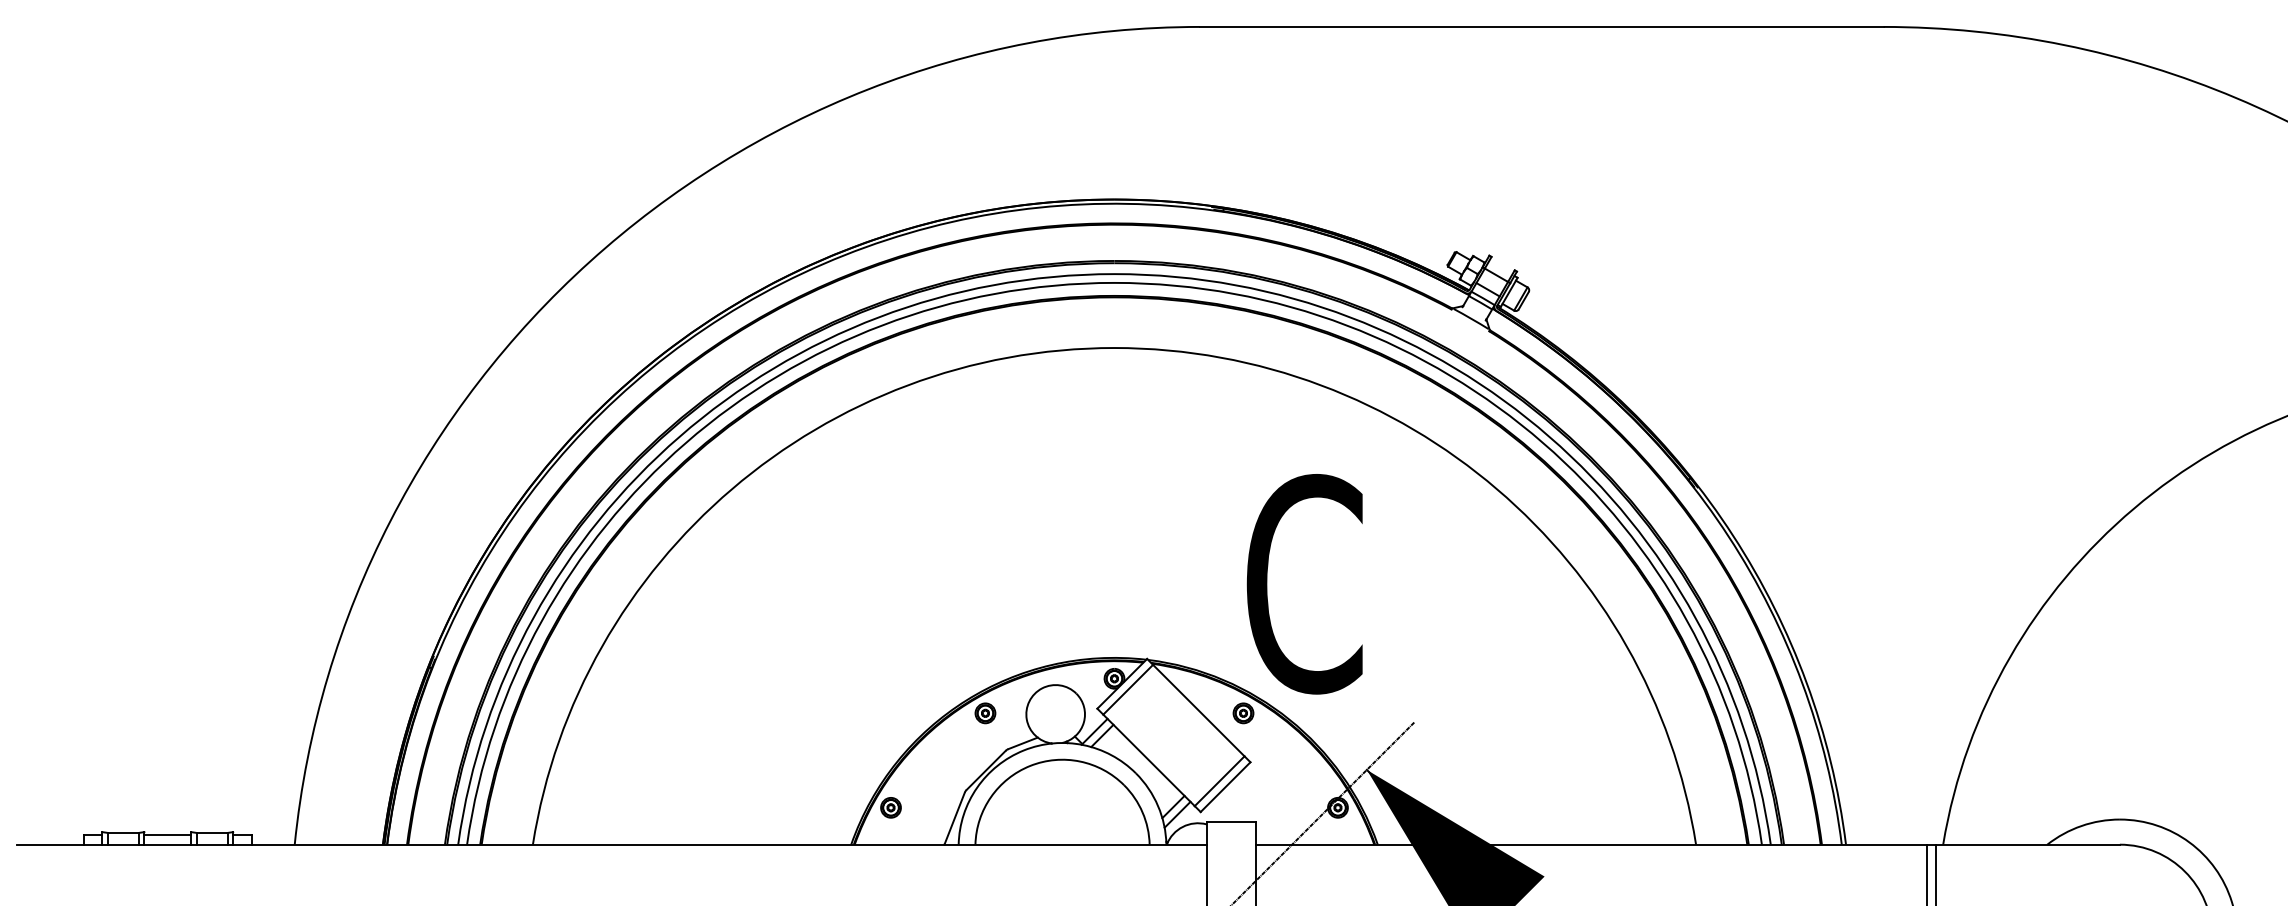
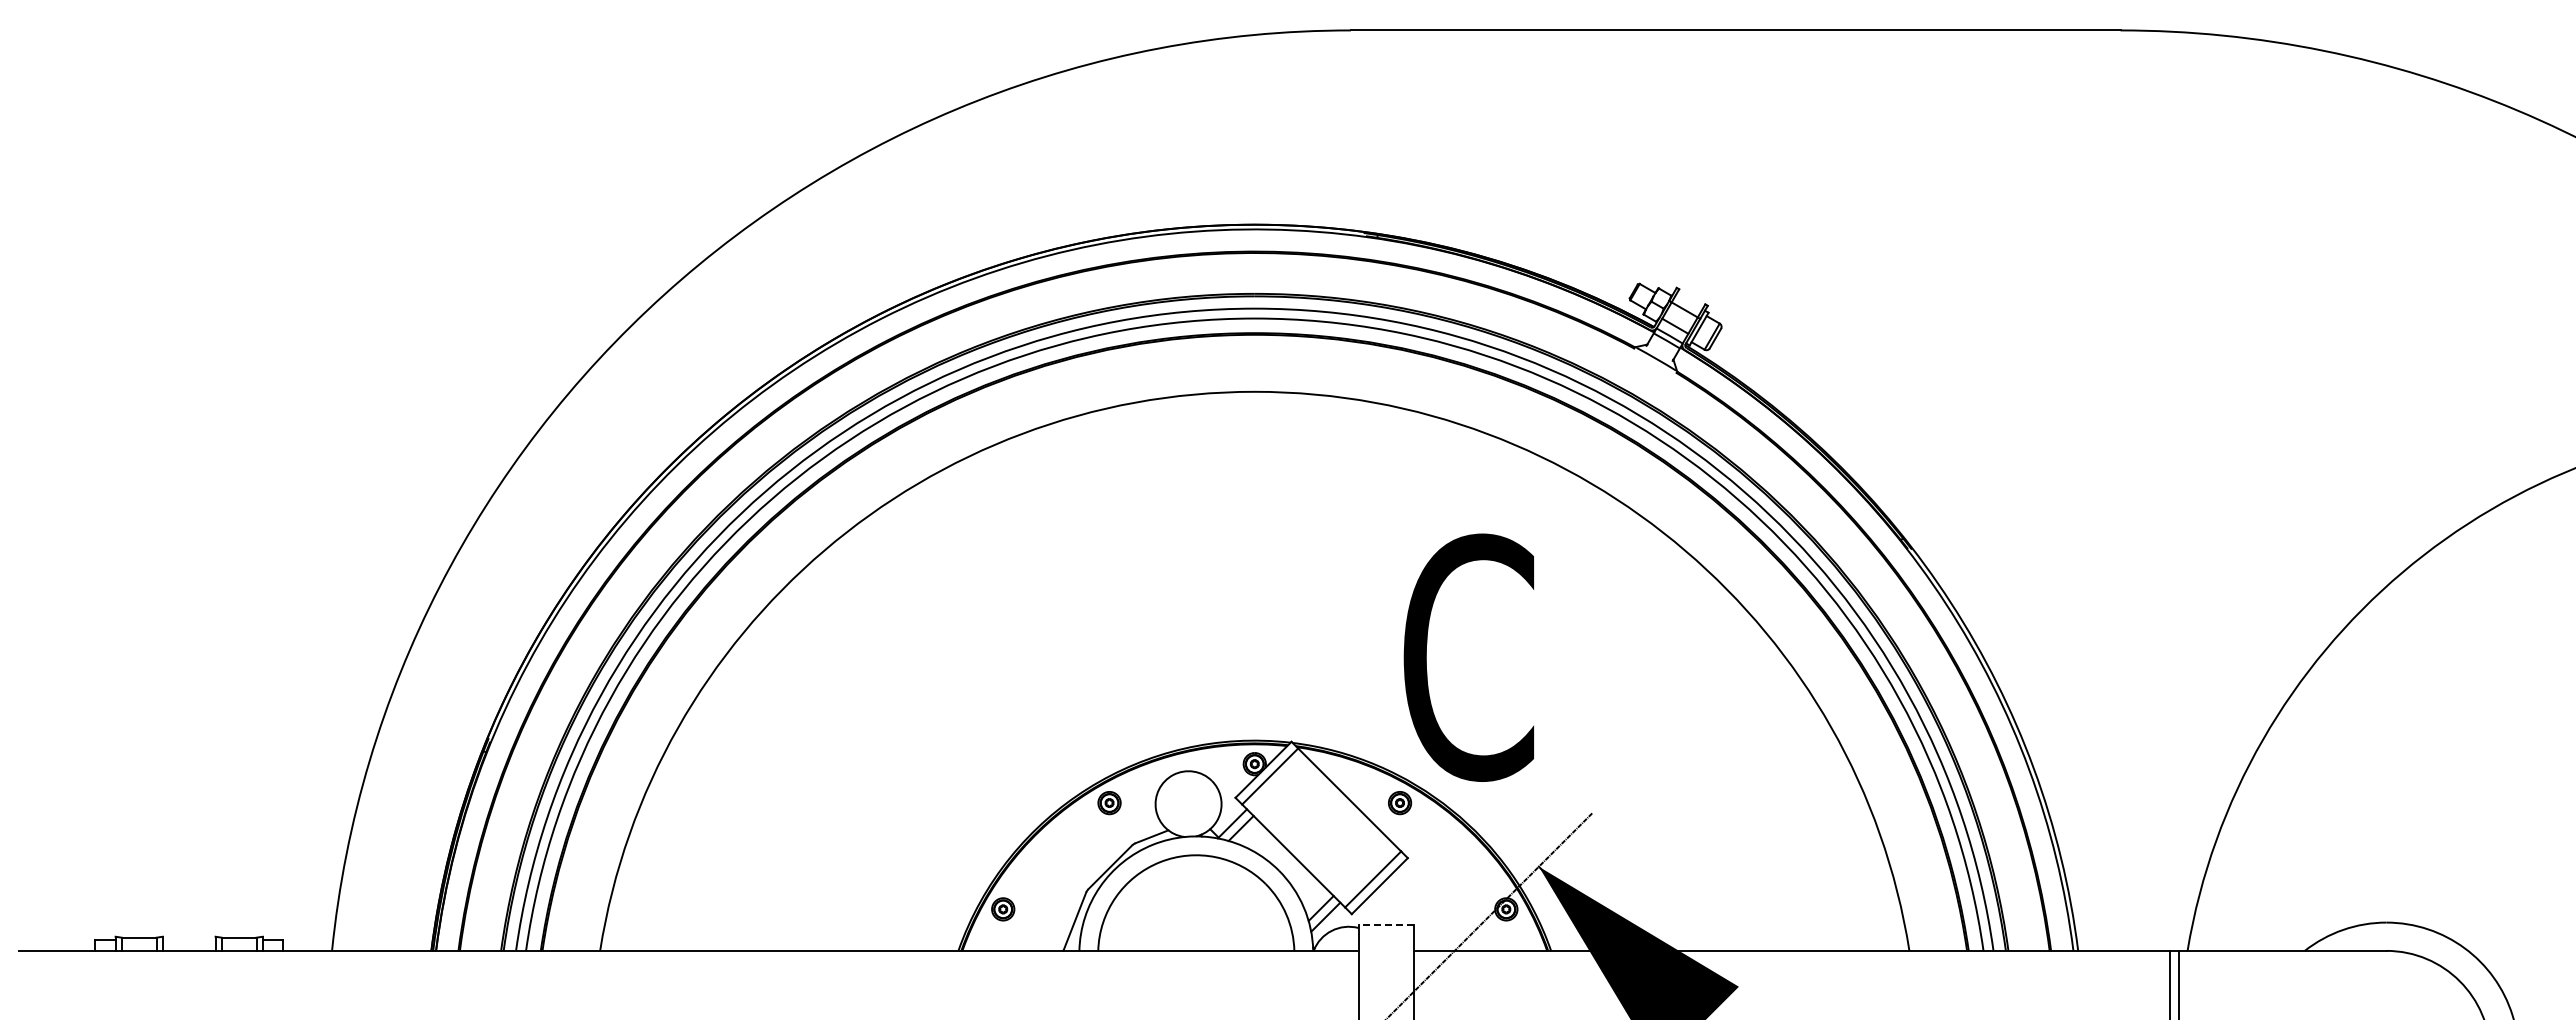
line: (1231, 822) -> (1386, 925), solid -> dashed
line: (167, 834) -> (188, 939), removed

